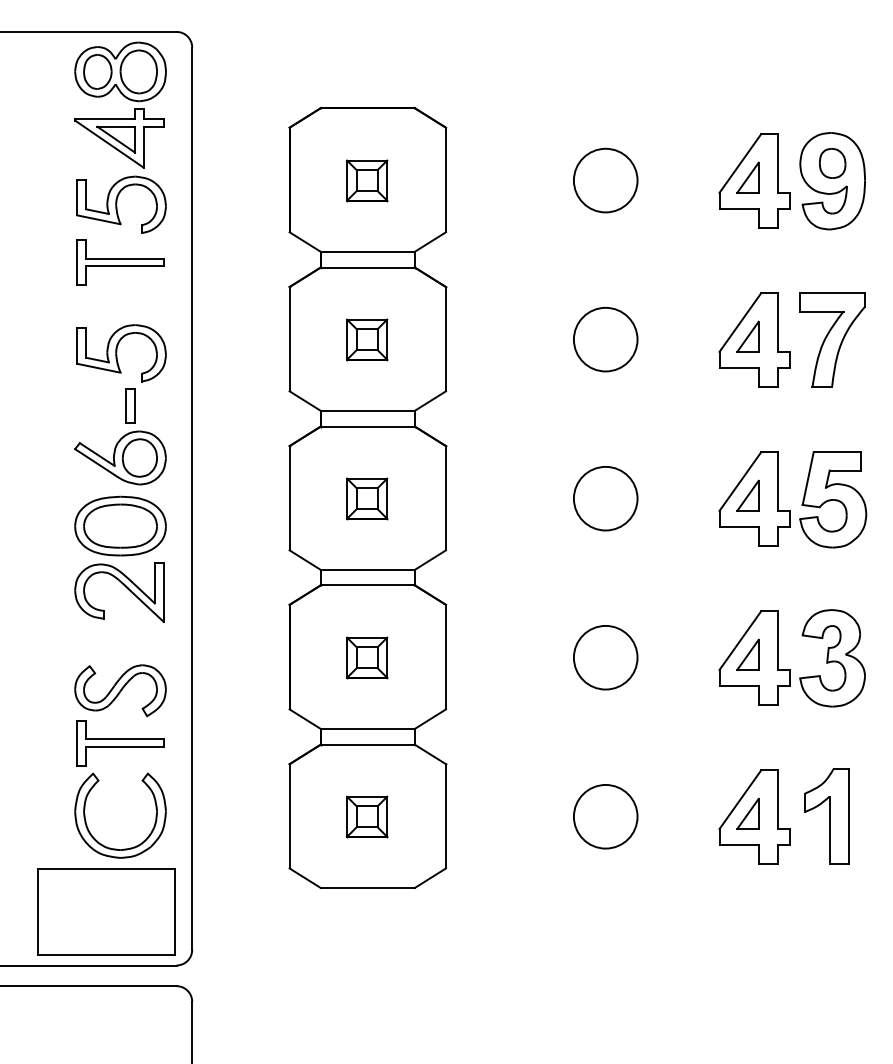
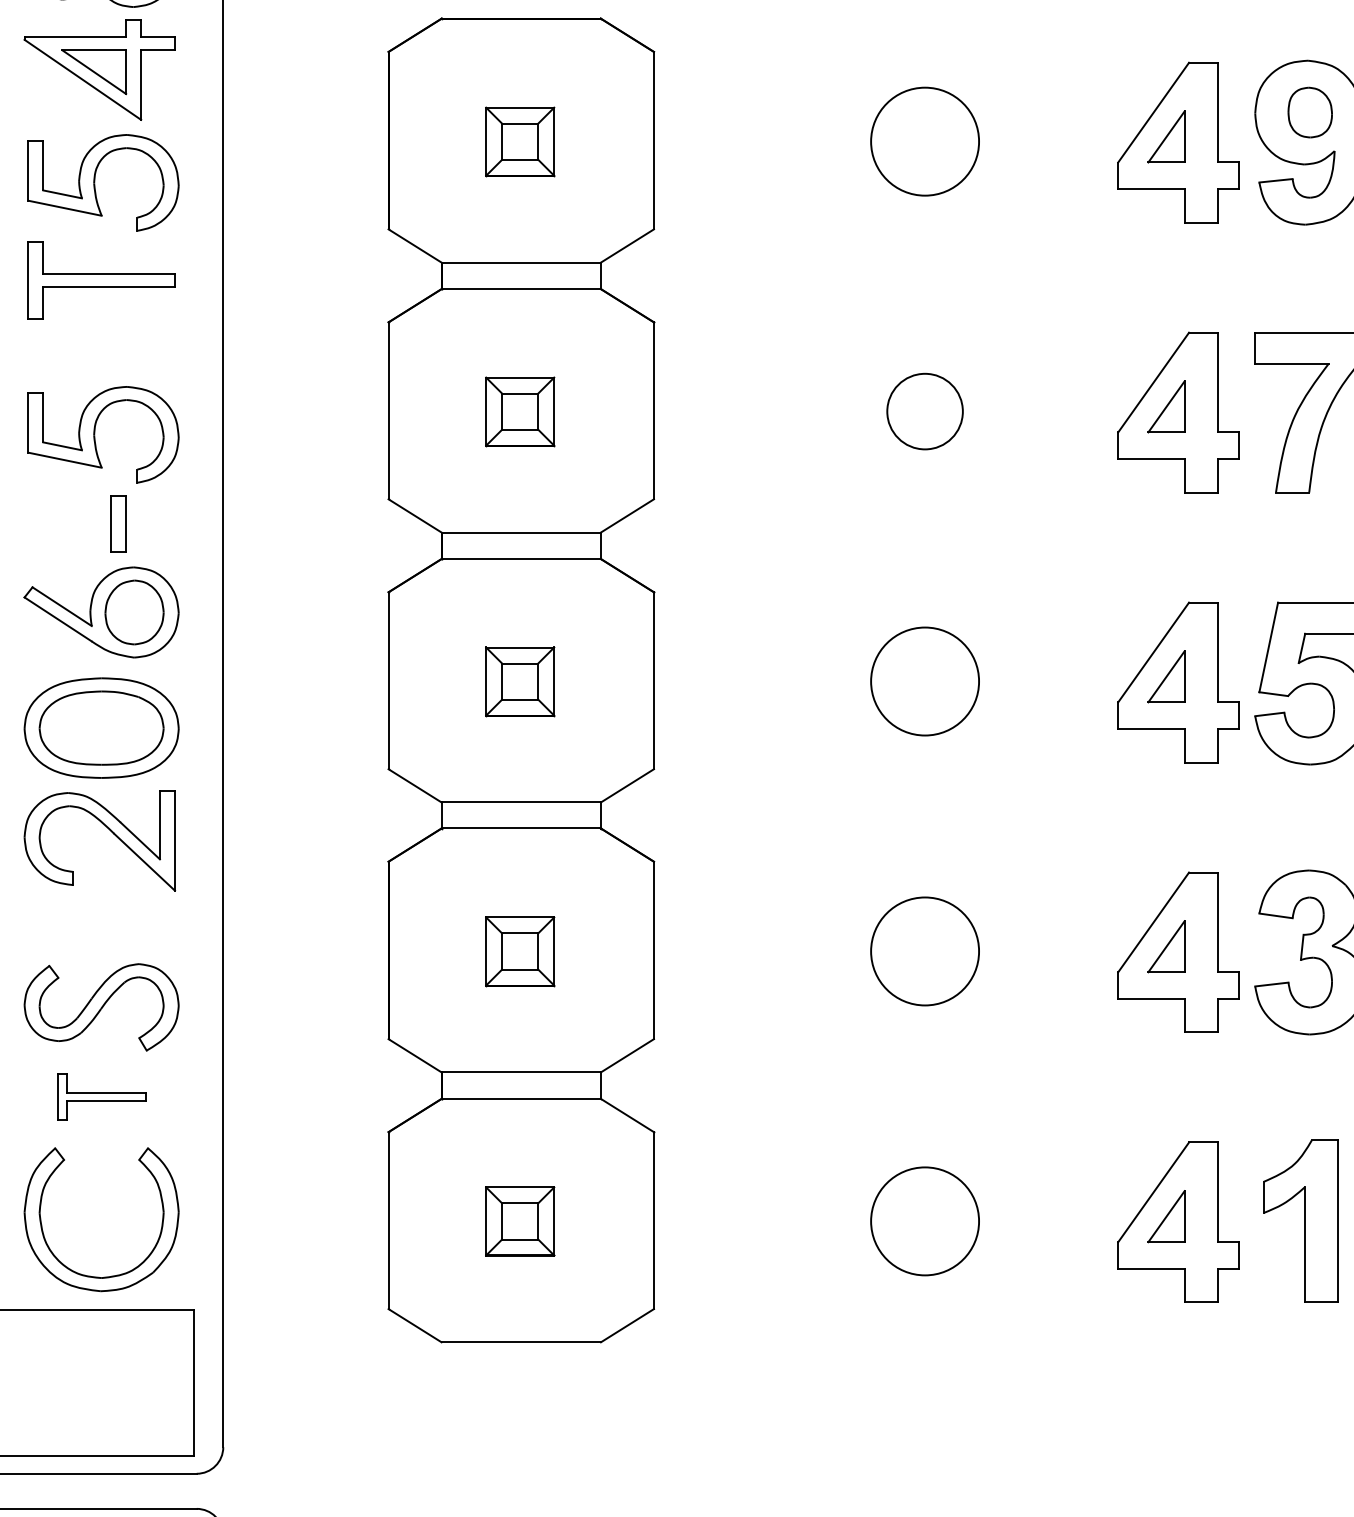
circle: (605, 339) -> (924, 411), size x0.7
part: (120, 743) -> (101, 1097), size x0.6

